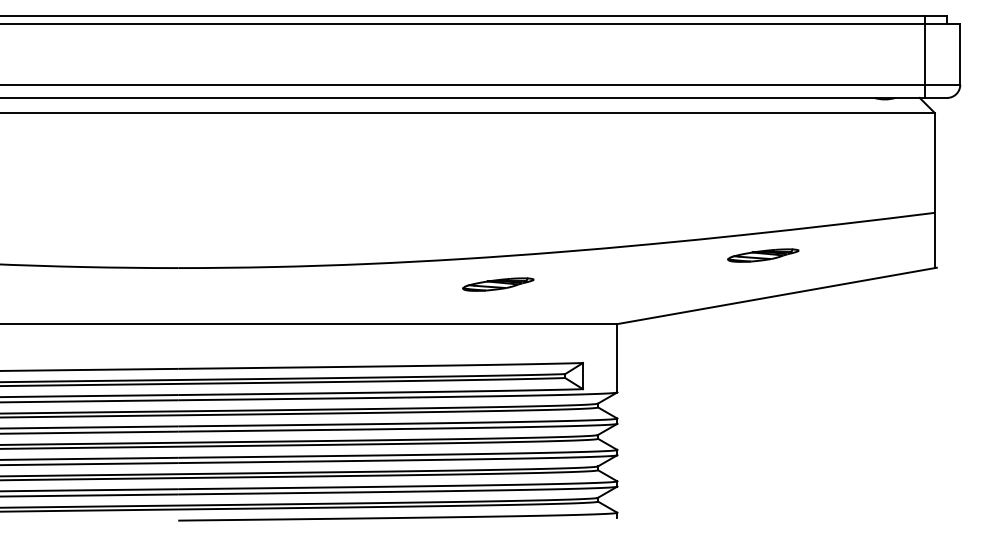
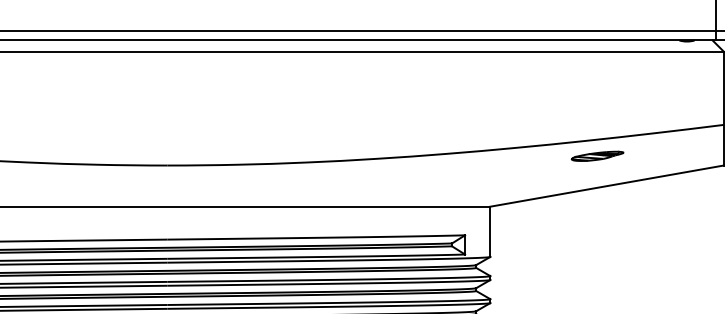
part: (498, 284) -> (403, 177), removed

